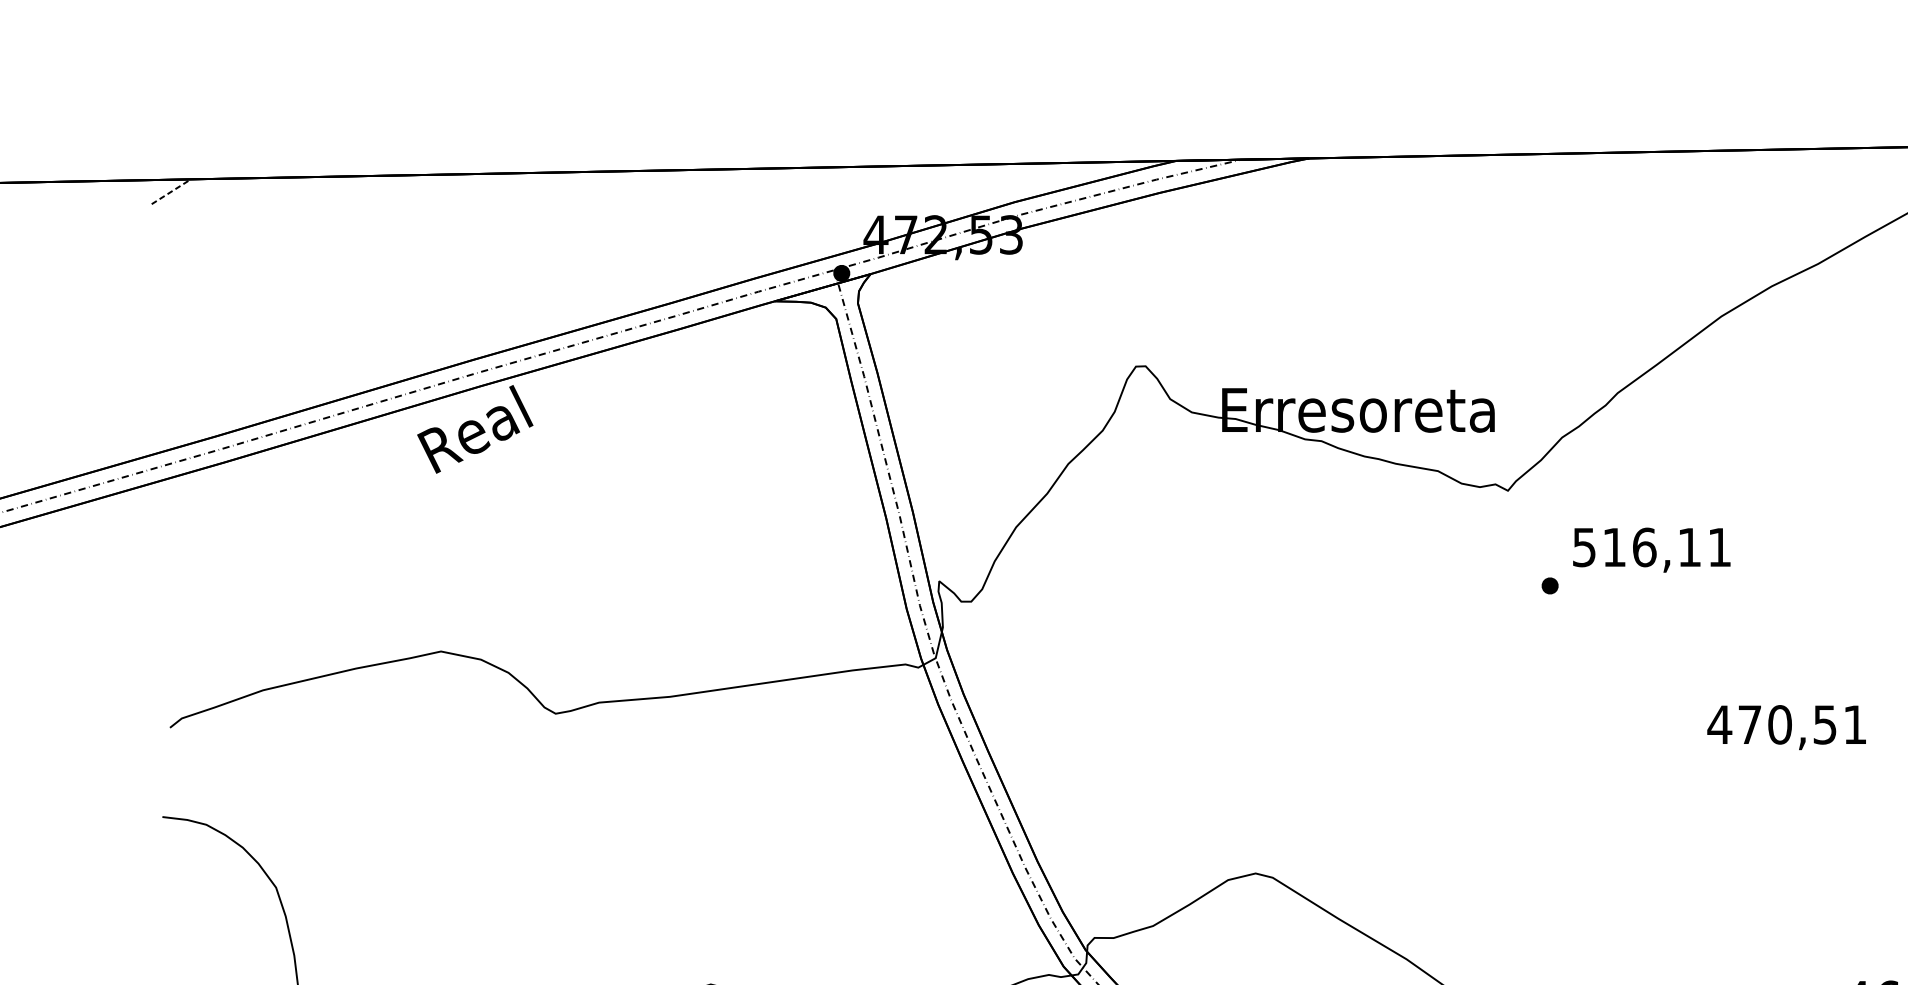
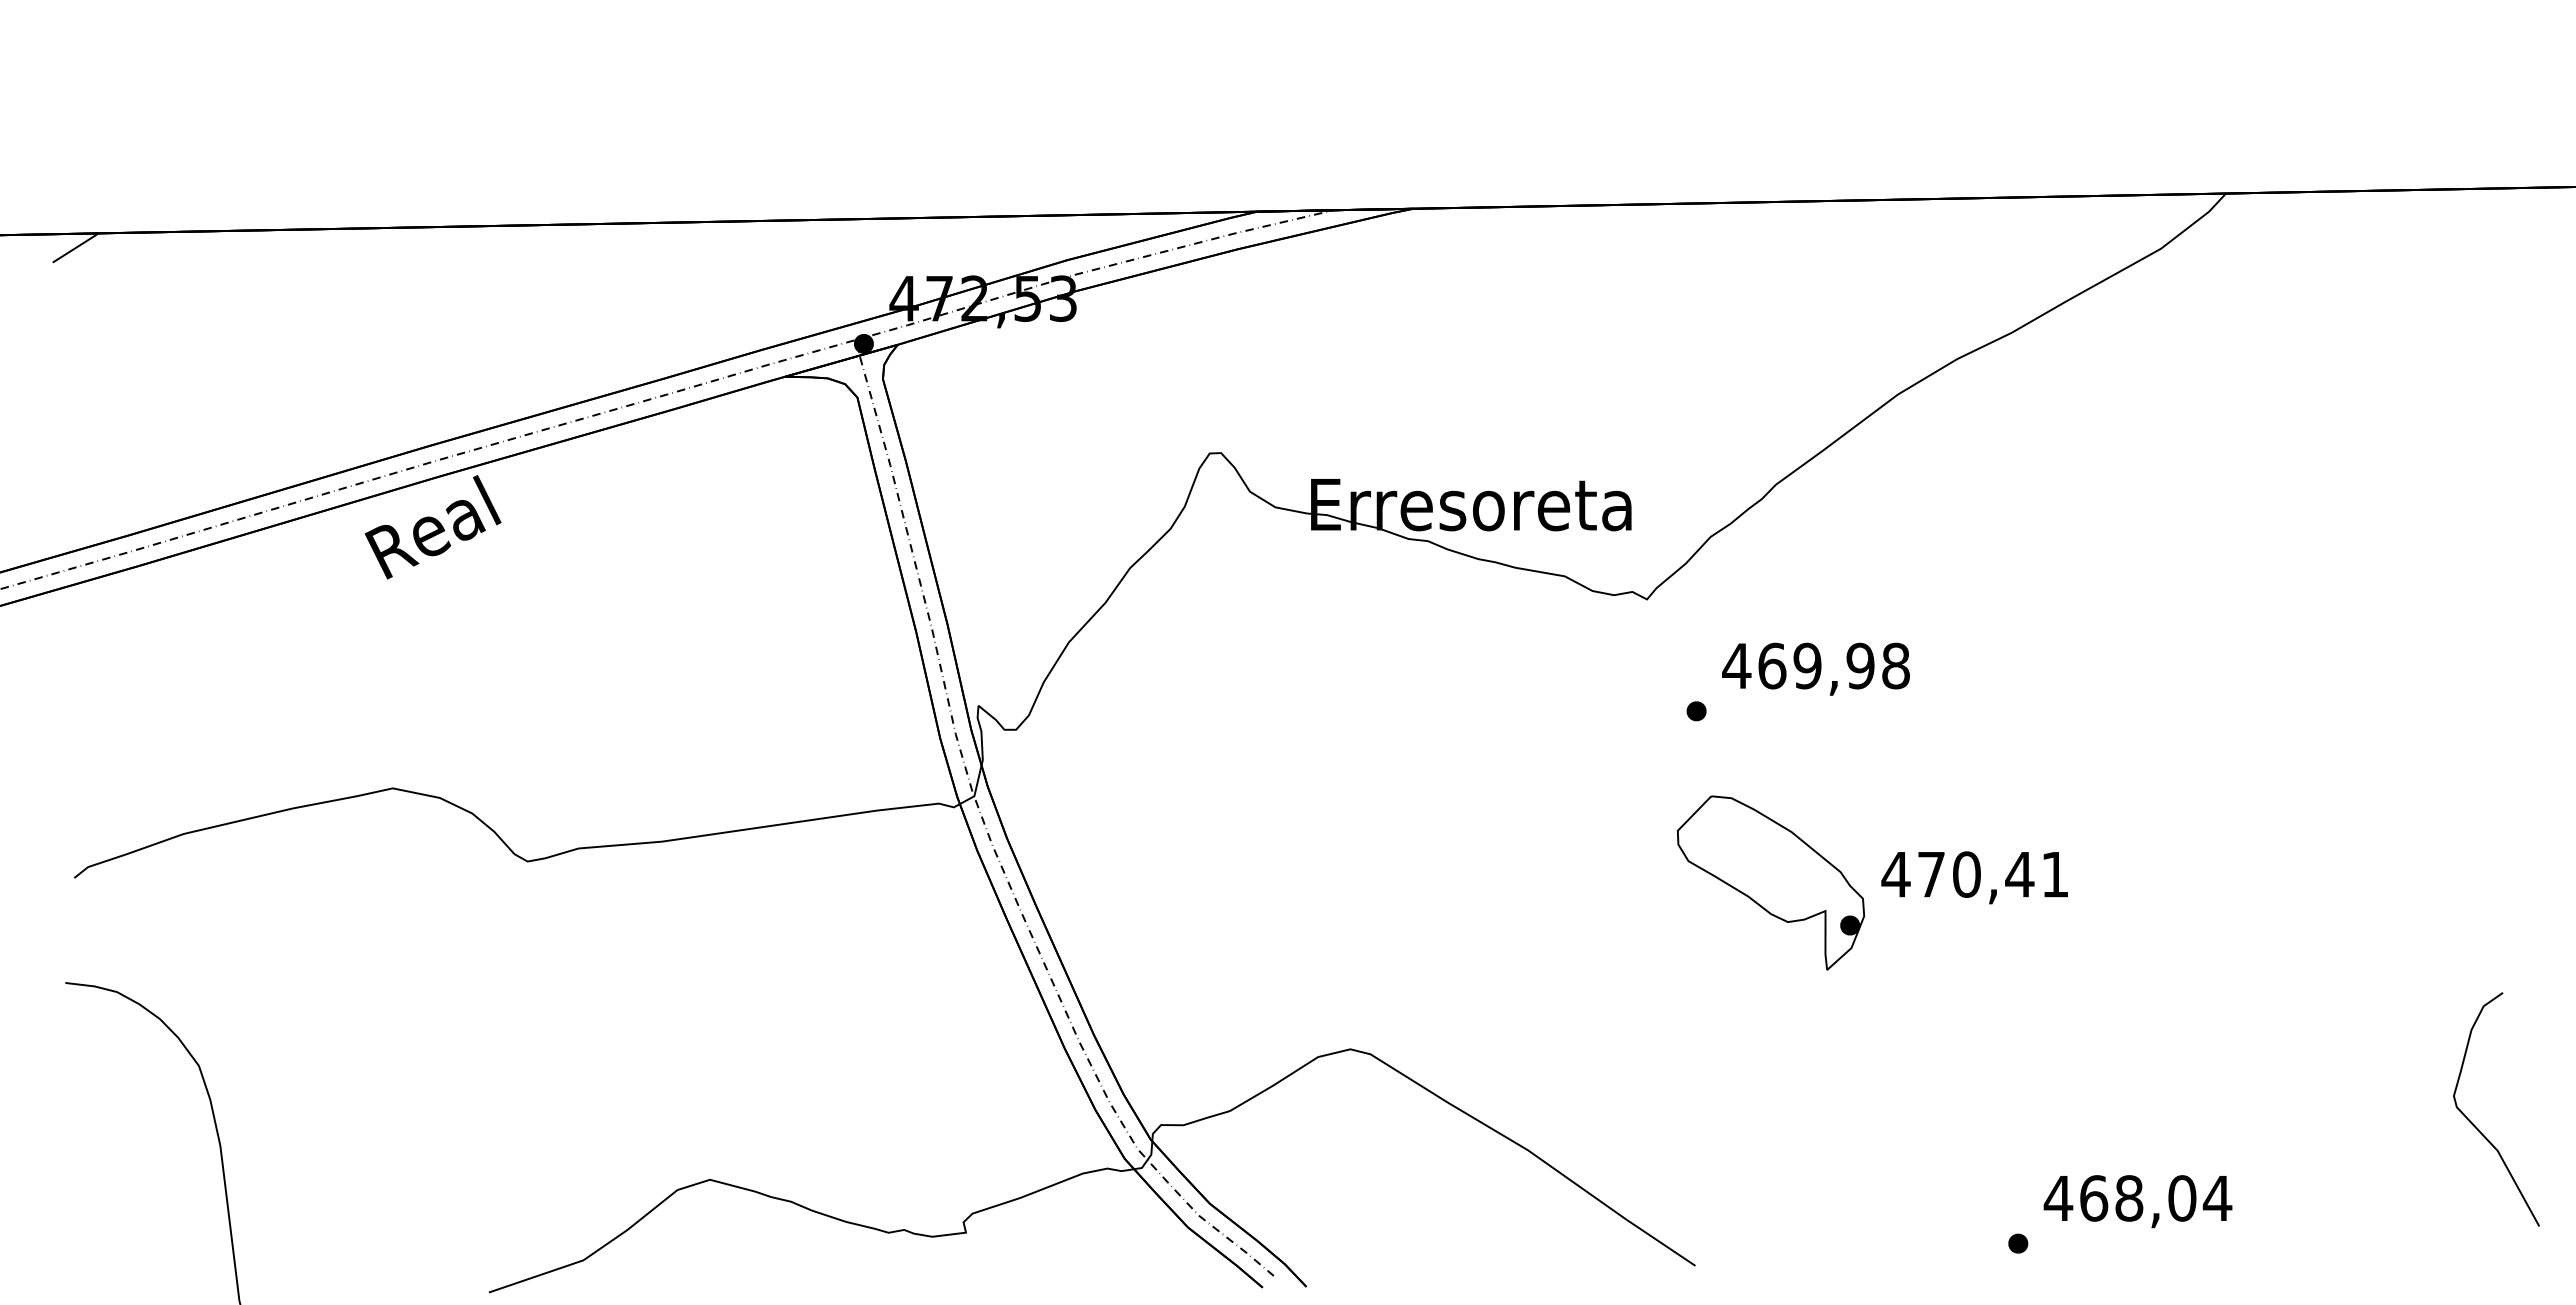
line: (171, 191) -> (76, 247), dashed -> solid
text: (1651, 546) -> (1815, 665), 516,11 -> 469,98
text: (1824, 724) -> (2019, 874), 470,51 -> 470,41
part: (1613, 731) -> (1771, 882), added

